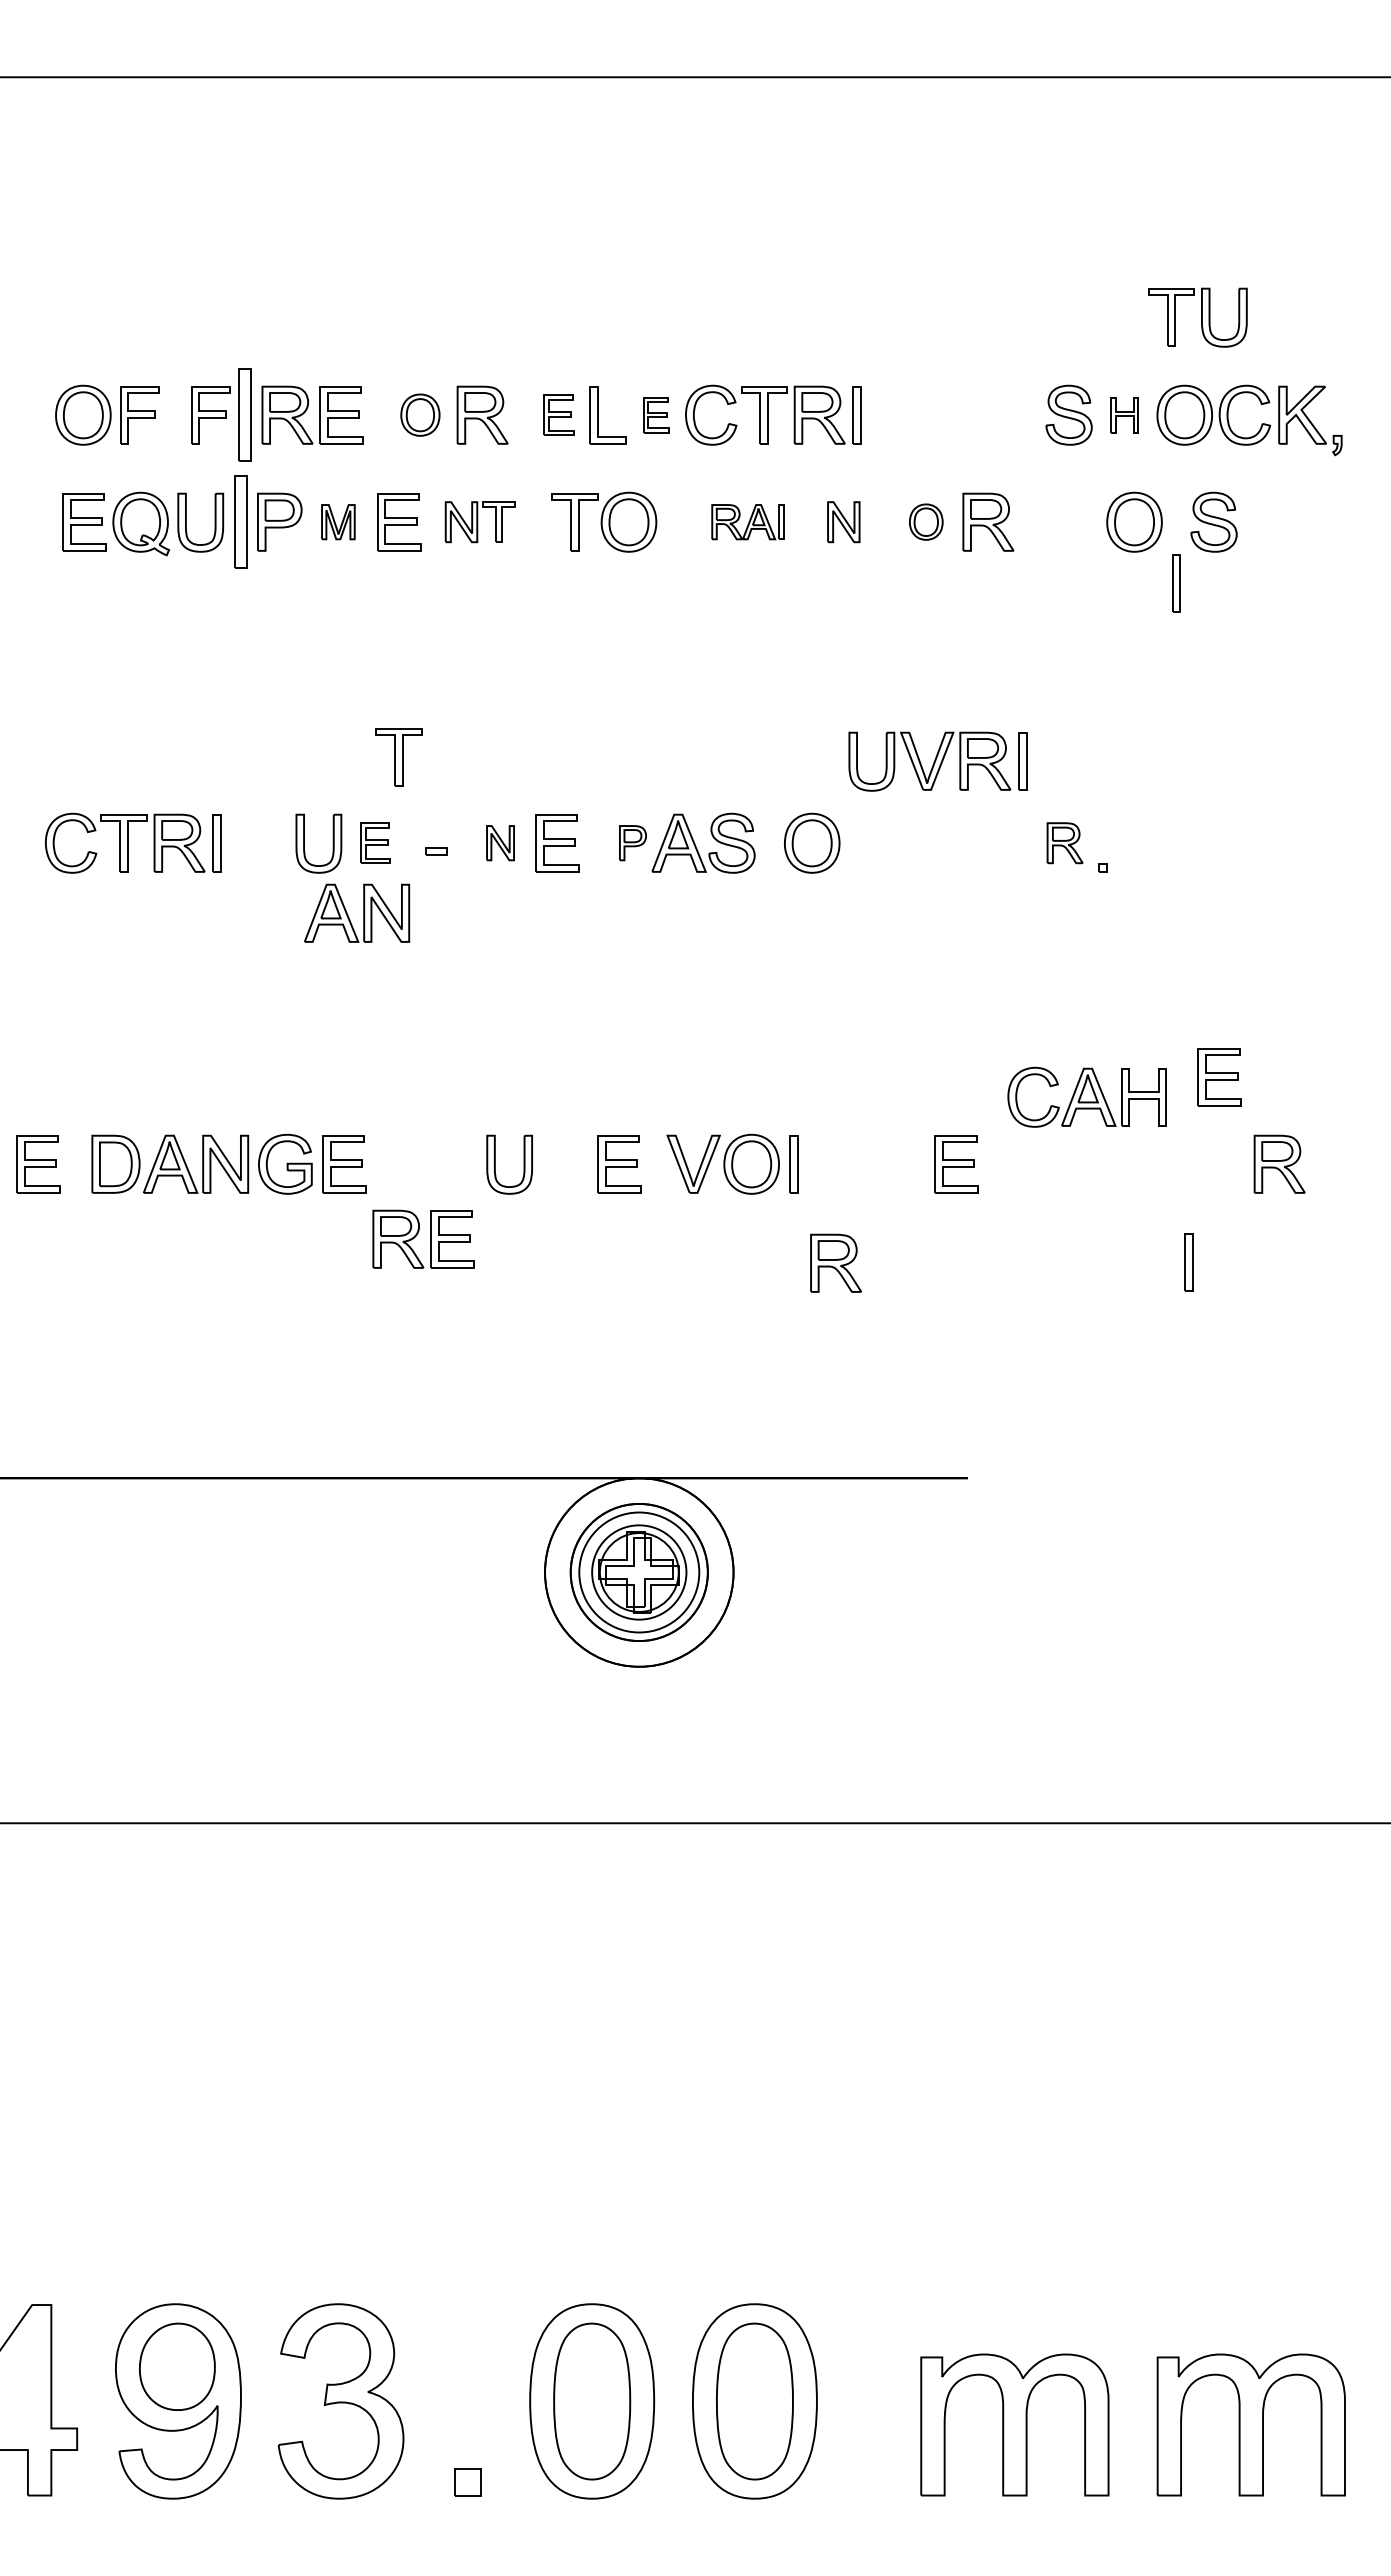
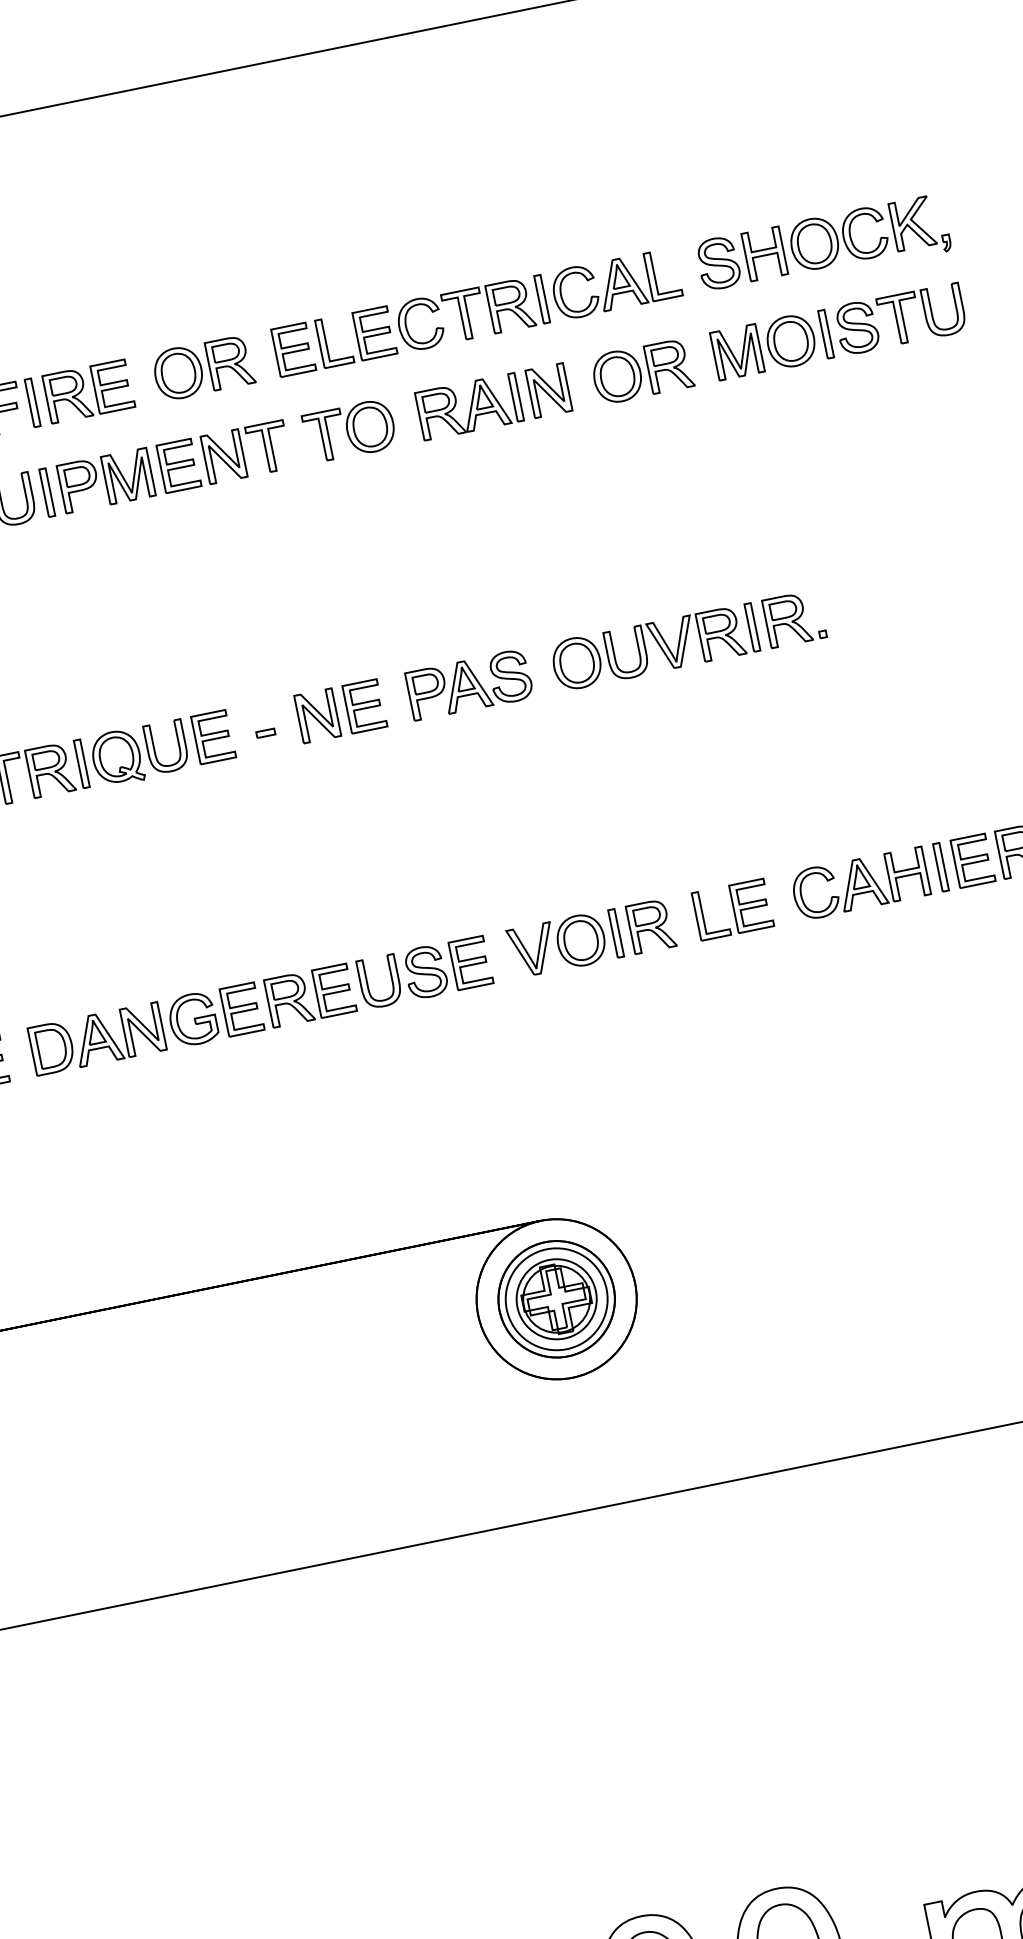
part: (1197, 317) -> (921, 315), moved
part: (420, 414) -> (178, 372), size x1.43
part: (946, 414) -> (616, 283), added
part: (244, 415) -> (32, 403), size x0.62
part: (558, 415) -> (293, 350), size x1.43
part: (656, 415) -> (375, 333), size x1.67
part: (1124, 415) -> (764, 254), size x1.67
part: (338, 521) -> (128, 475), size x1.67
part: (480, 521) -> (246, 451), size x1.43
part: (747, 521) -> (468, 406), size x1.67
part: (843, 521) -> (548, 390), size x1.43
part: (926, 521) -> (617, 375), size x1.67
part: (1070, 521) -> (737, 351), added
part: (240, 522) -> (46, 492), size x0.62
part: (1176, 583) -> (825, 334), moved
part: (398, 757) -> (218, 661), removed
part: (937, 761) -> (681, 642), moved
part: (500, 842) -> (317, 715), size x1.67
part: (632, 842) -> (427, 692), size x1.67
part: (1064, 842) -> (786, 619), size x1.43
part: (375, 843) -> (213, 737), size x1.43
part: (259, 844) -> (117, 757), added
part: (357, 912) -> (210, 797), removed
part: (1219, 1077) -> (972, 860), moved
part: (1086, 1096) -> (859, 883), moved
part: (564, 1163) -> (425, 971), added
part: (898, 1164) -> (703, 915), added
part: (417, 1235) -> (304, 993), moved
part: (835, 1262) -> (650, 925), moved
part: (1188, 1262) -> (940, 867), moved

